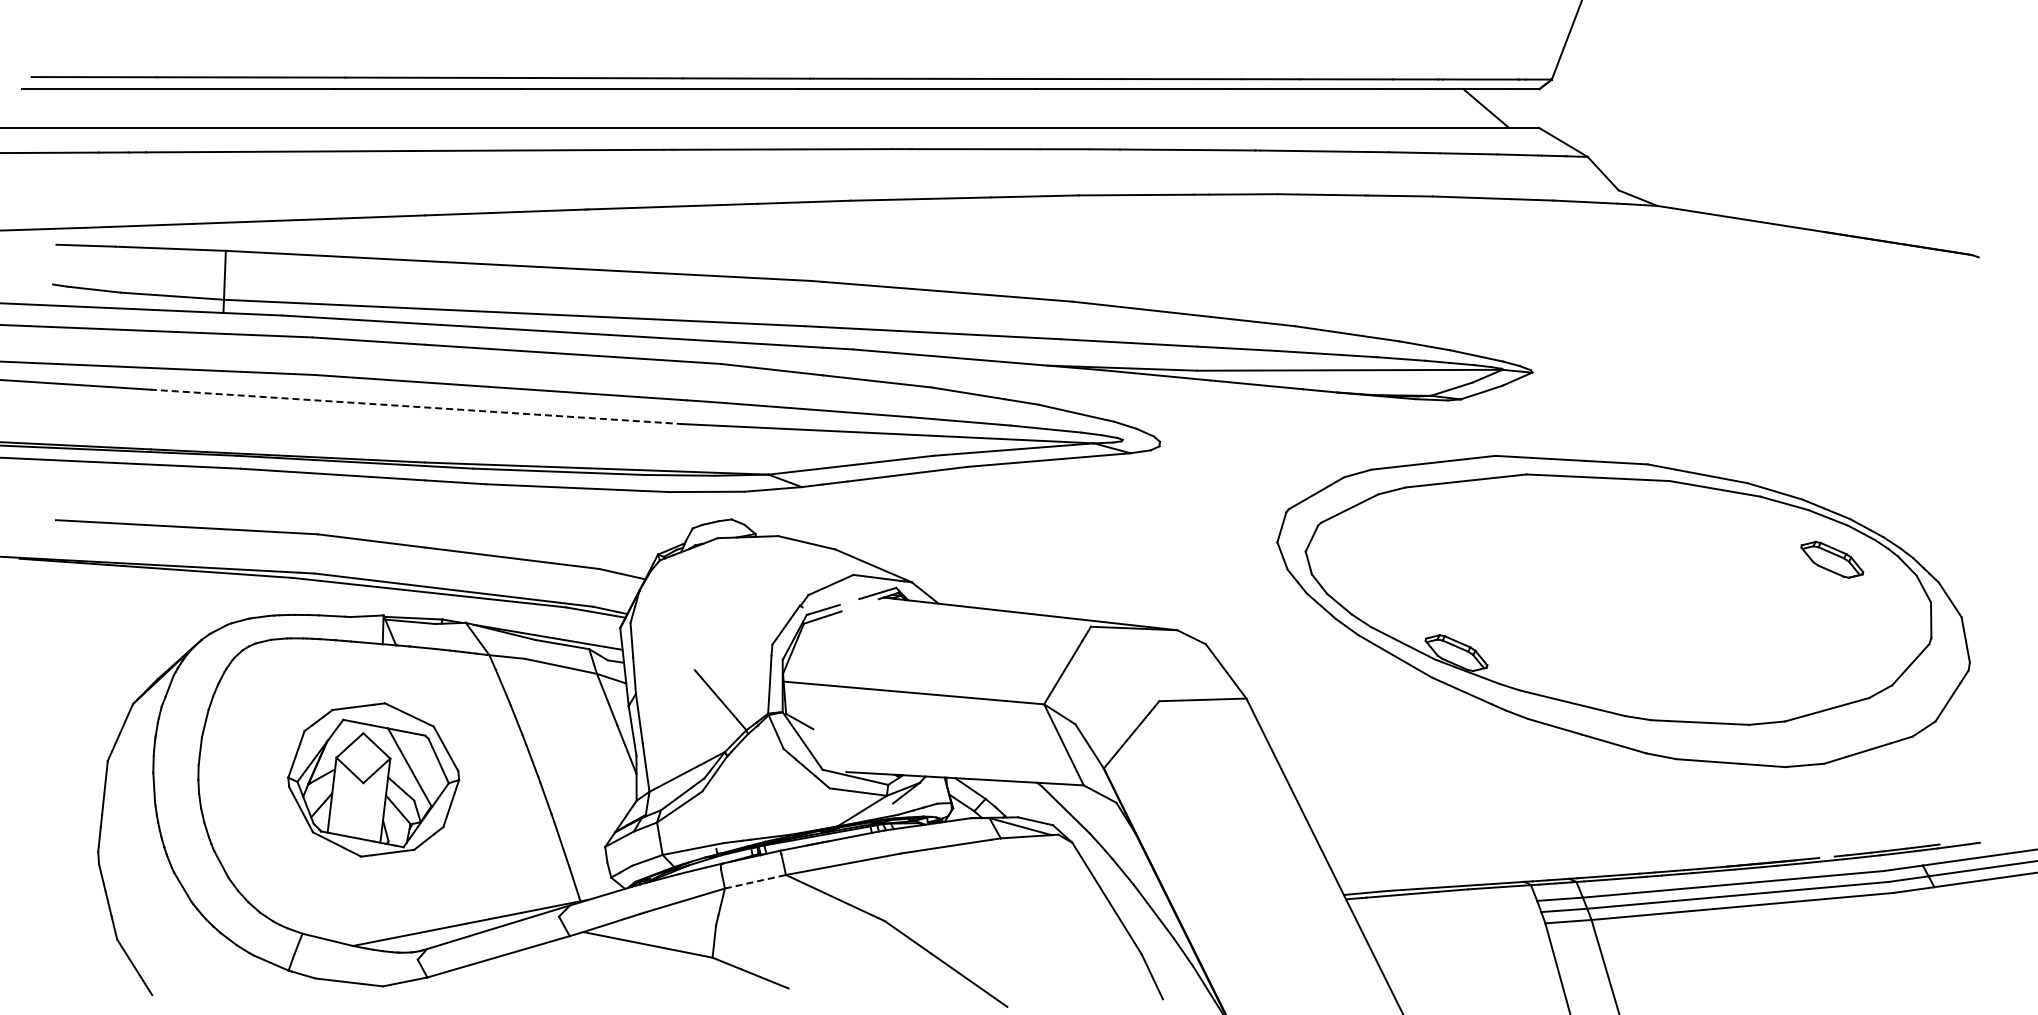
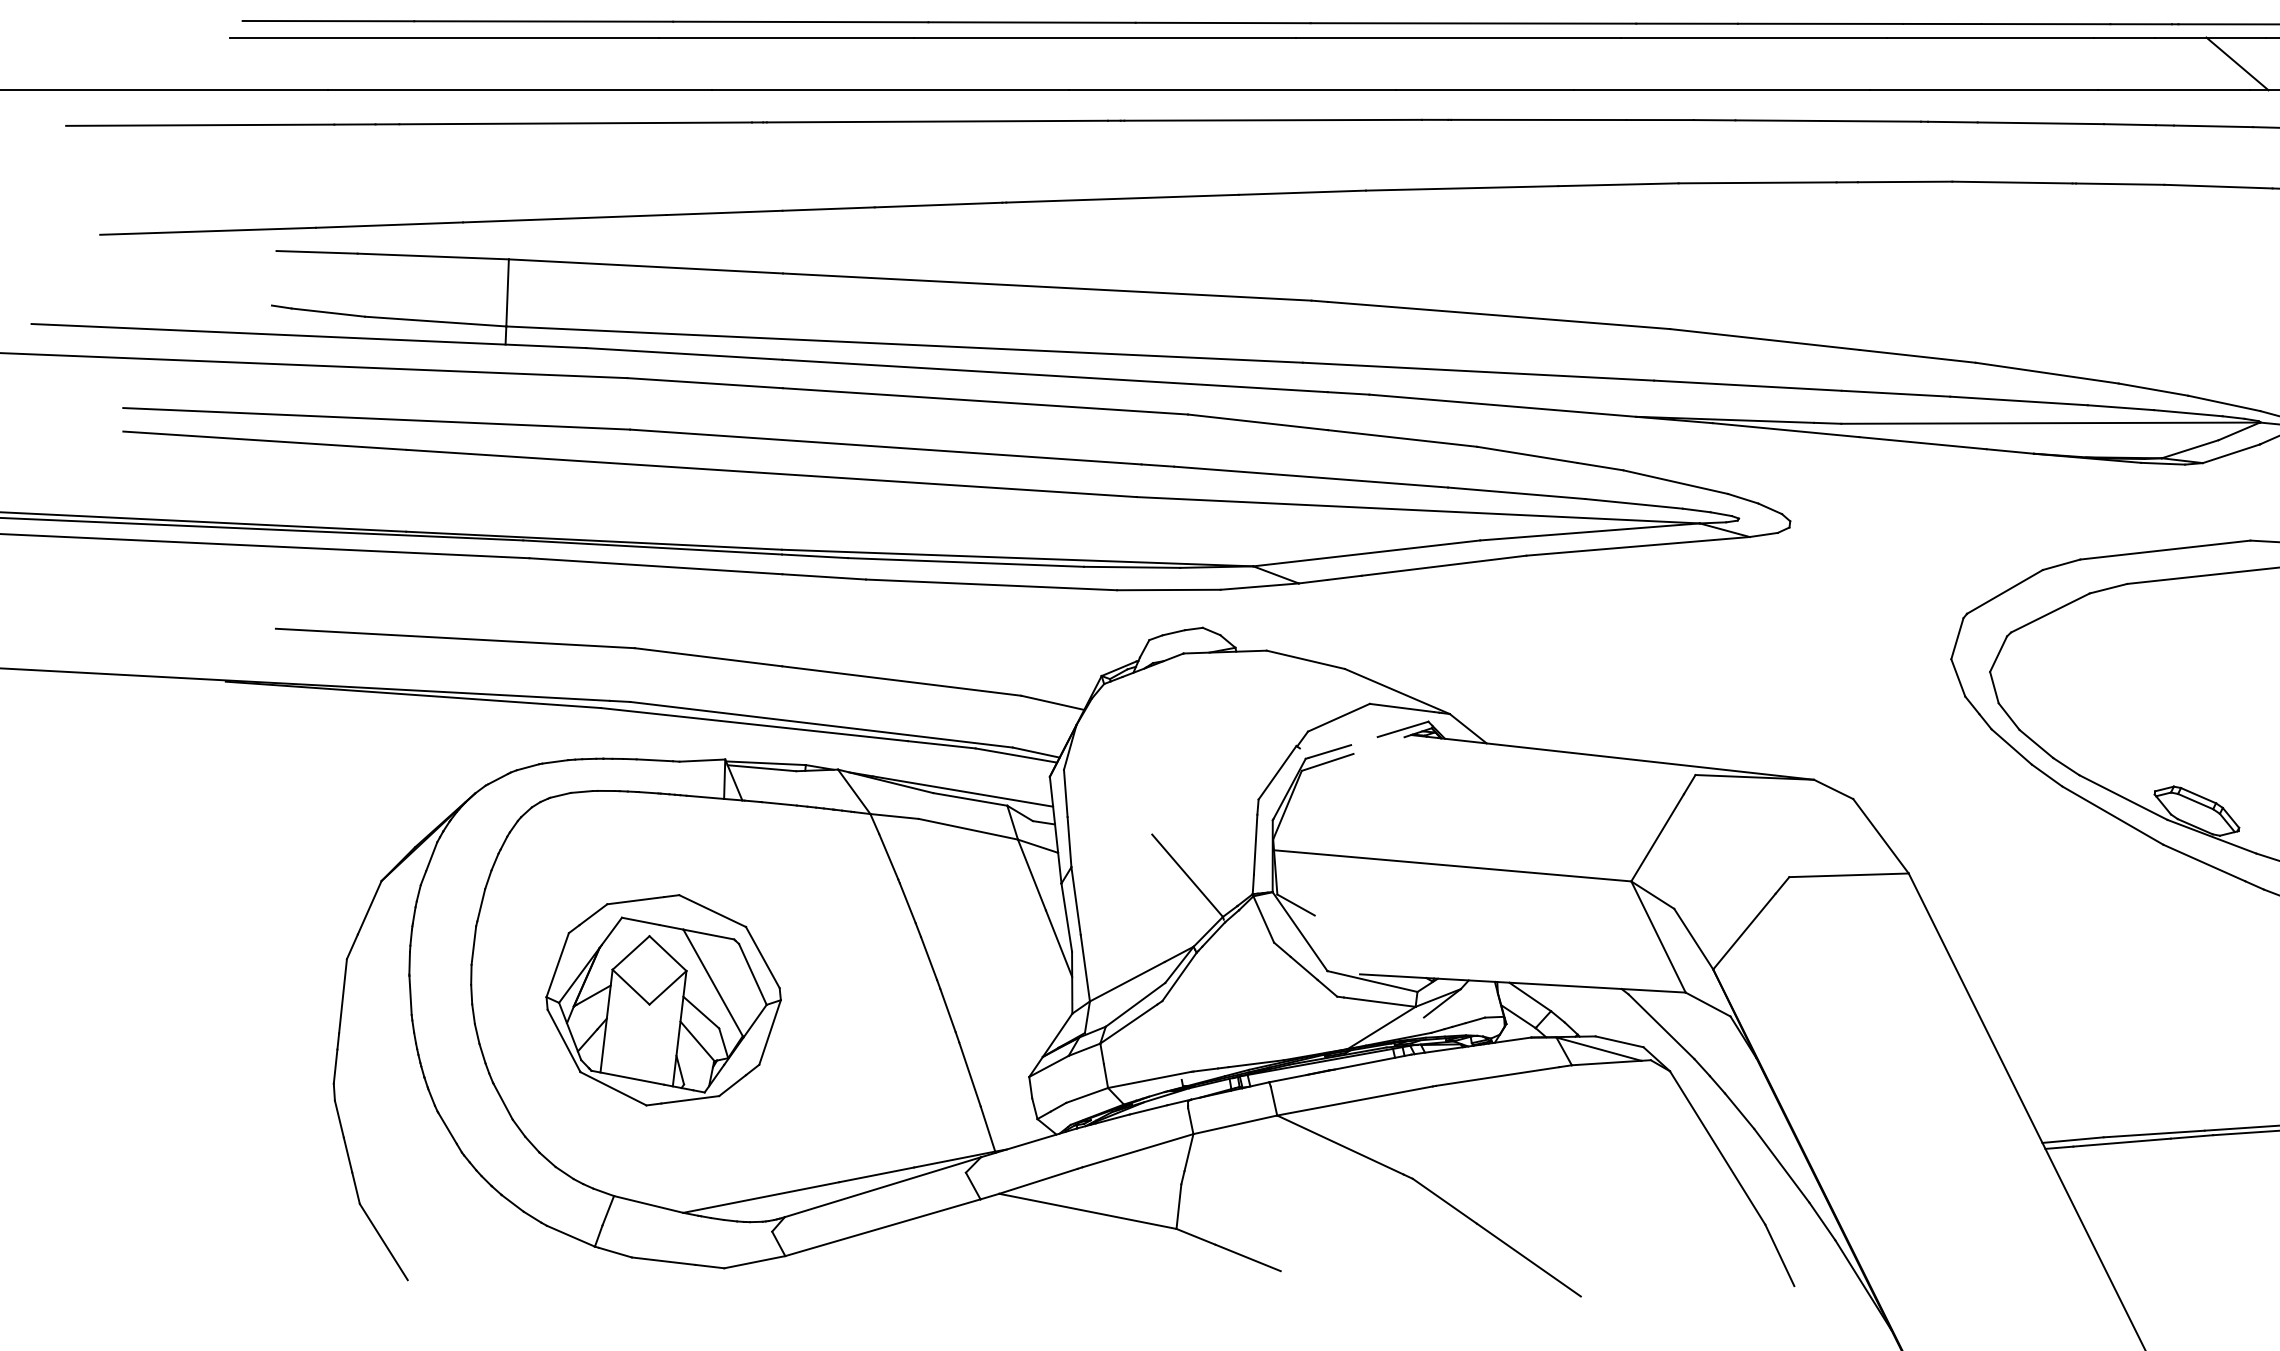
line: (417, 406) -> (771, 472), dashed -> solid
part: (373, 779) -> (663, 999), moved
line: (755, 881) -> (1235, 1124), dashed -> solid

